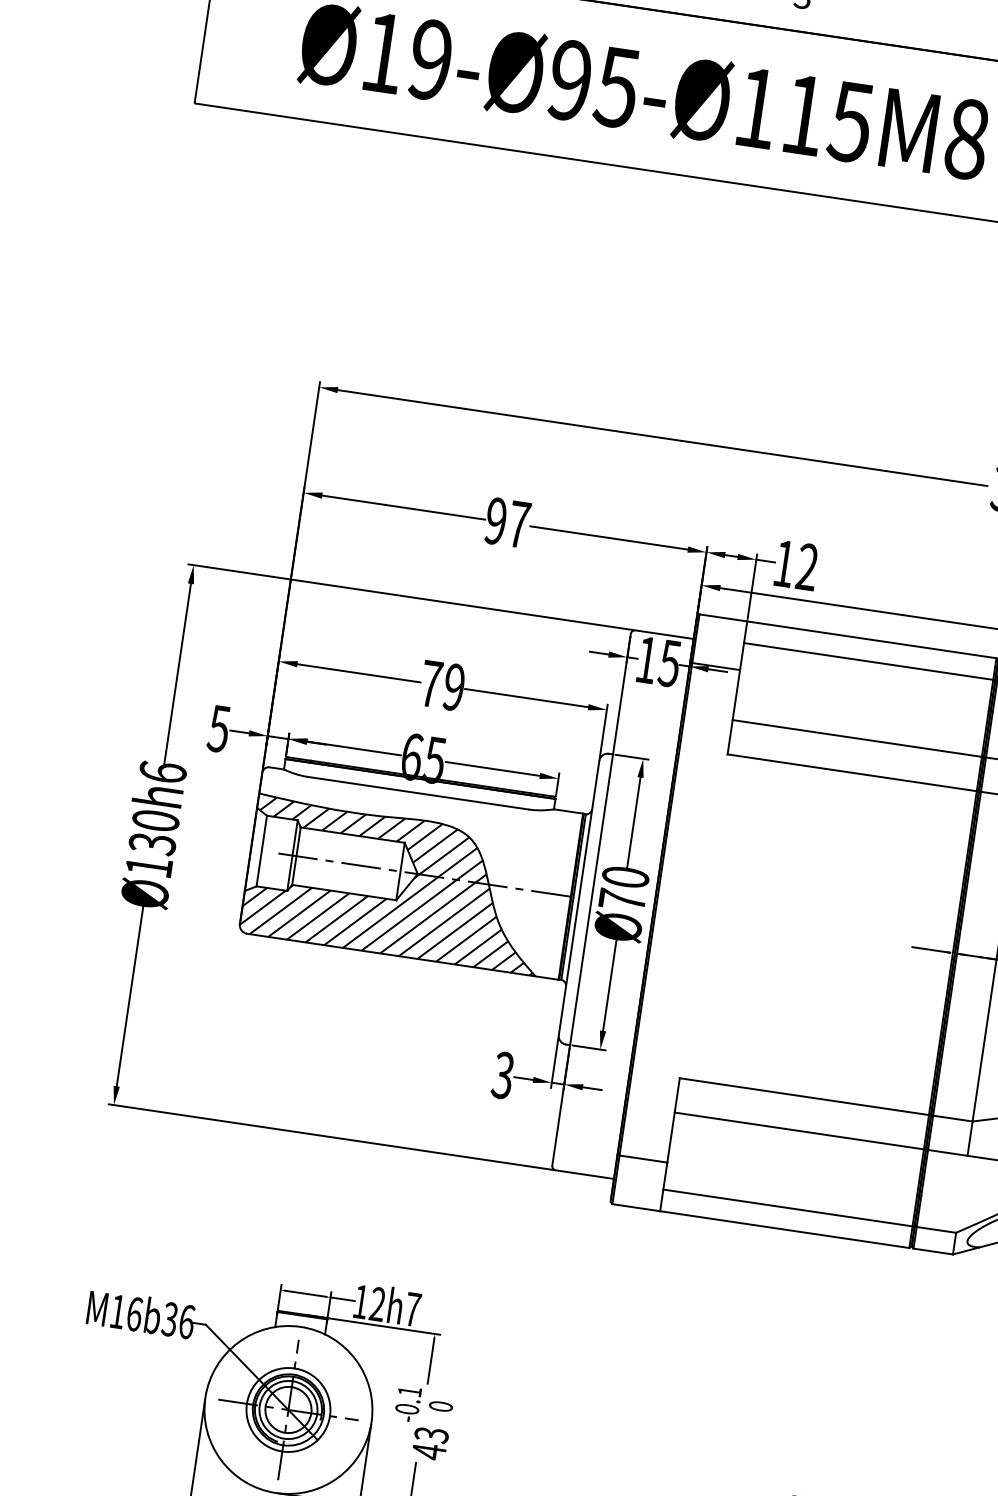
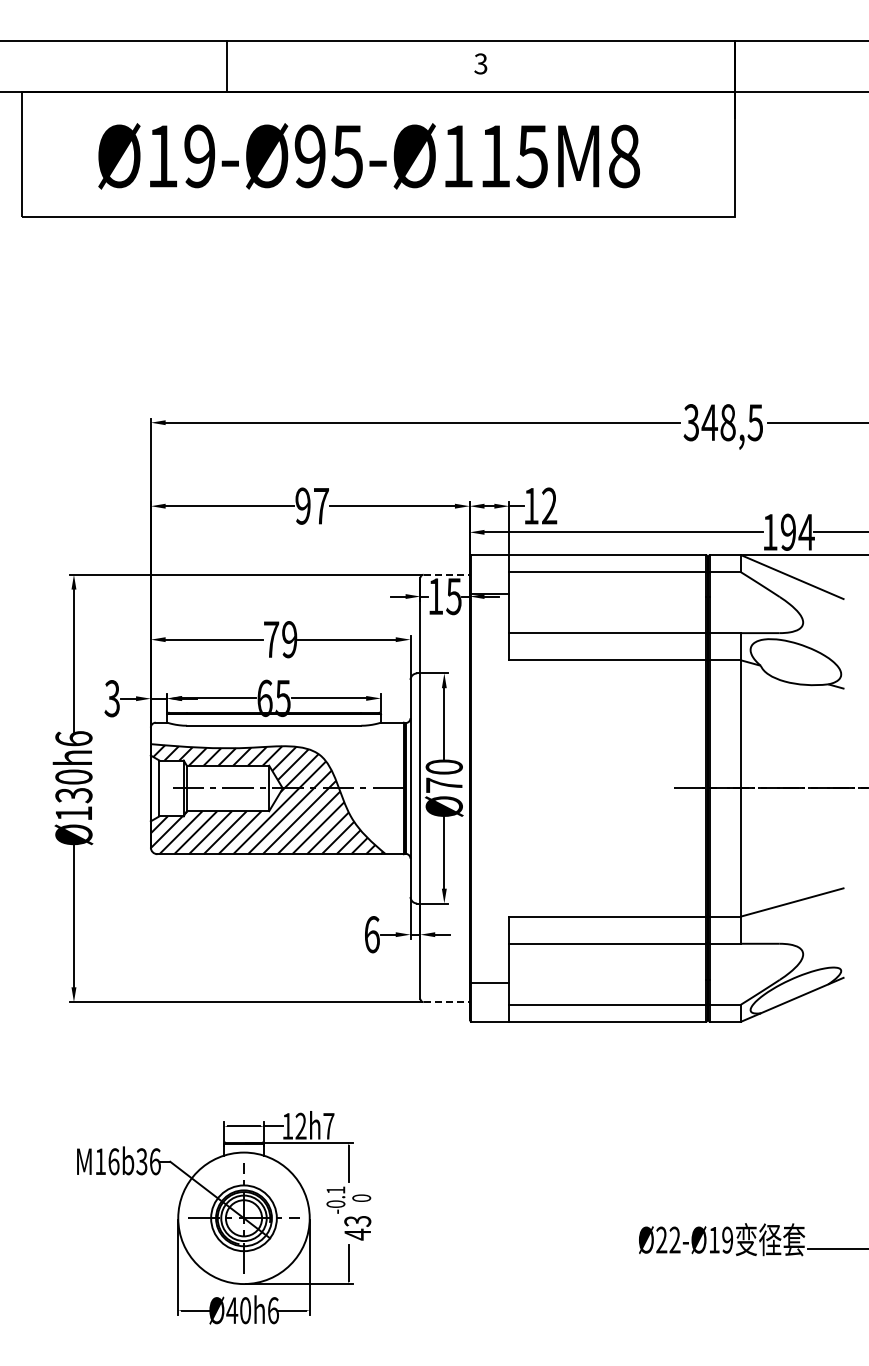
line: (665, 634) -> (447, 574), solid -> dashed
text: (219, 728) -> (112, 698), 5 -> 3
text: (502, 1075) -> (371, 934), 3 -> 6
line: (585, 1175) -> (447, 1002), solid -> dashed

